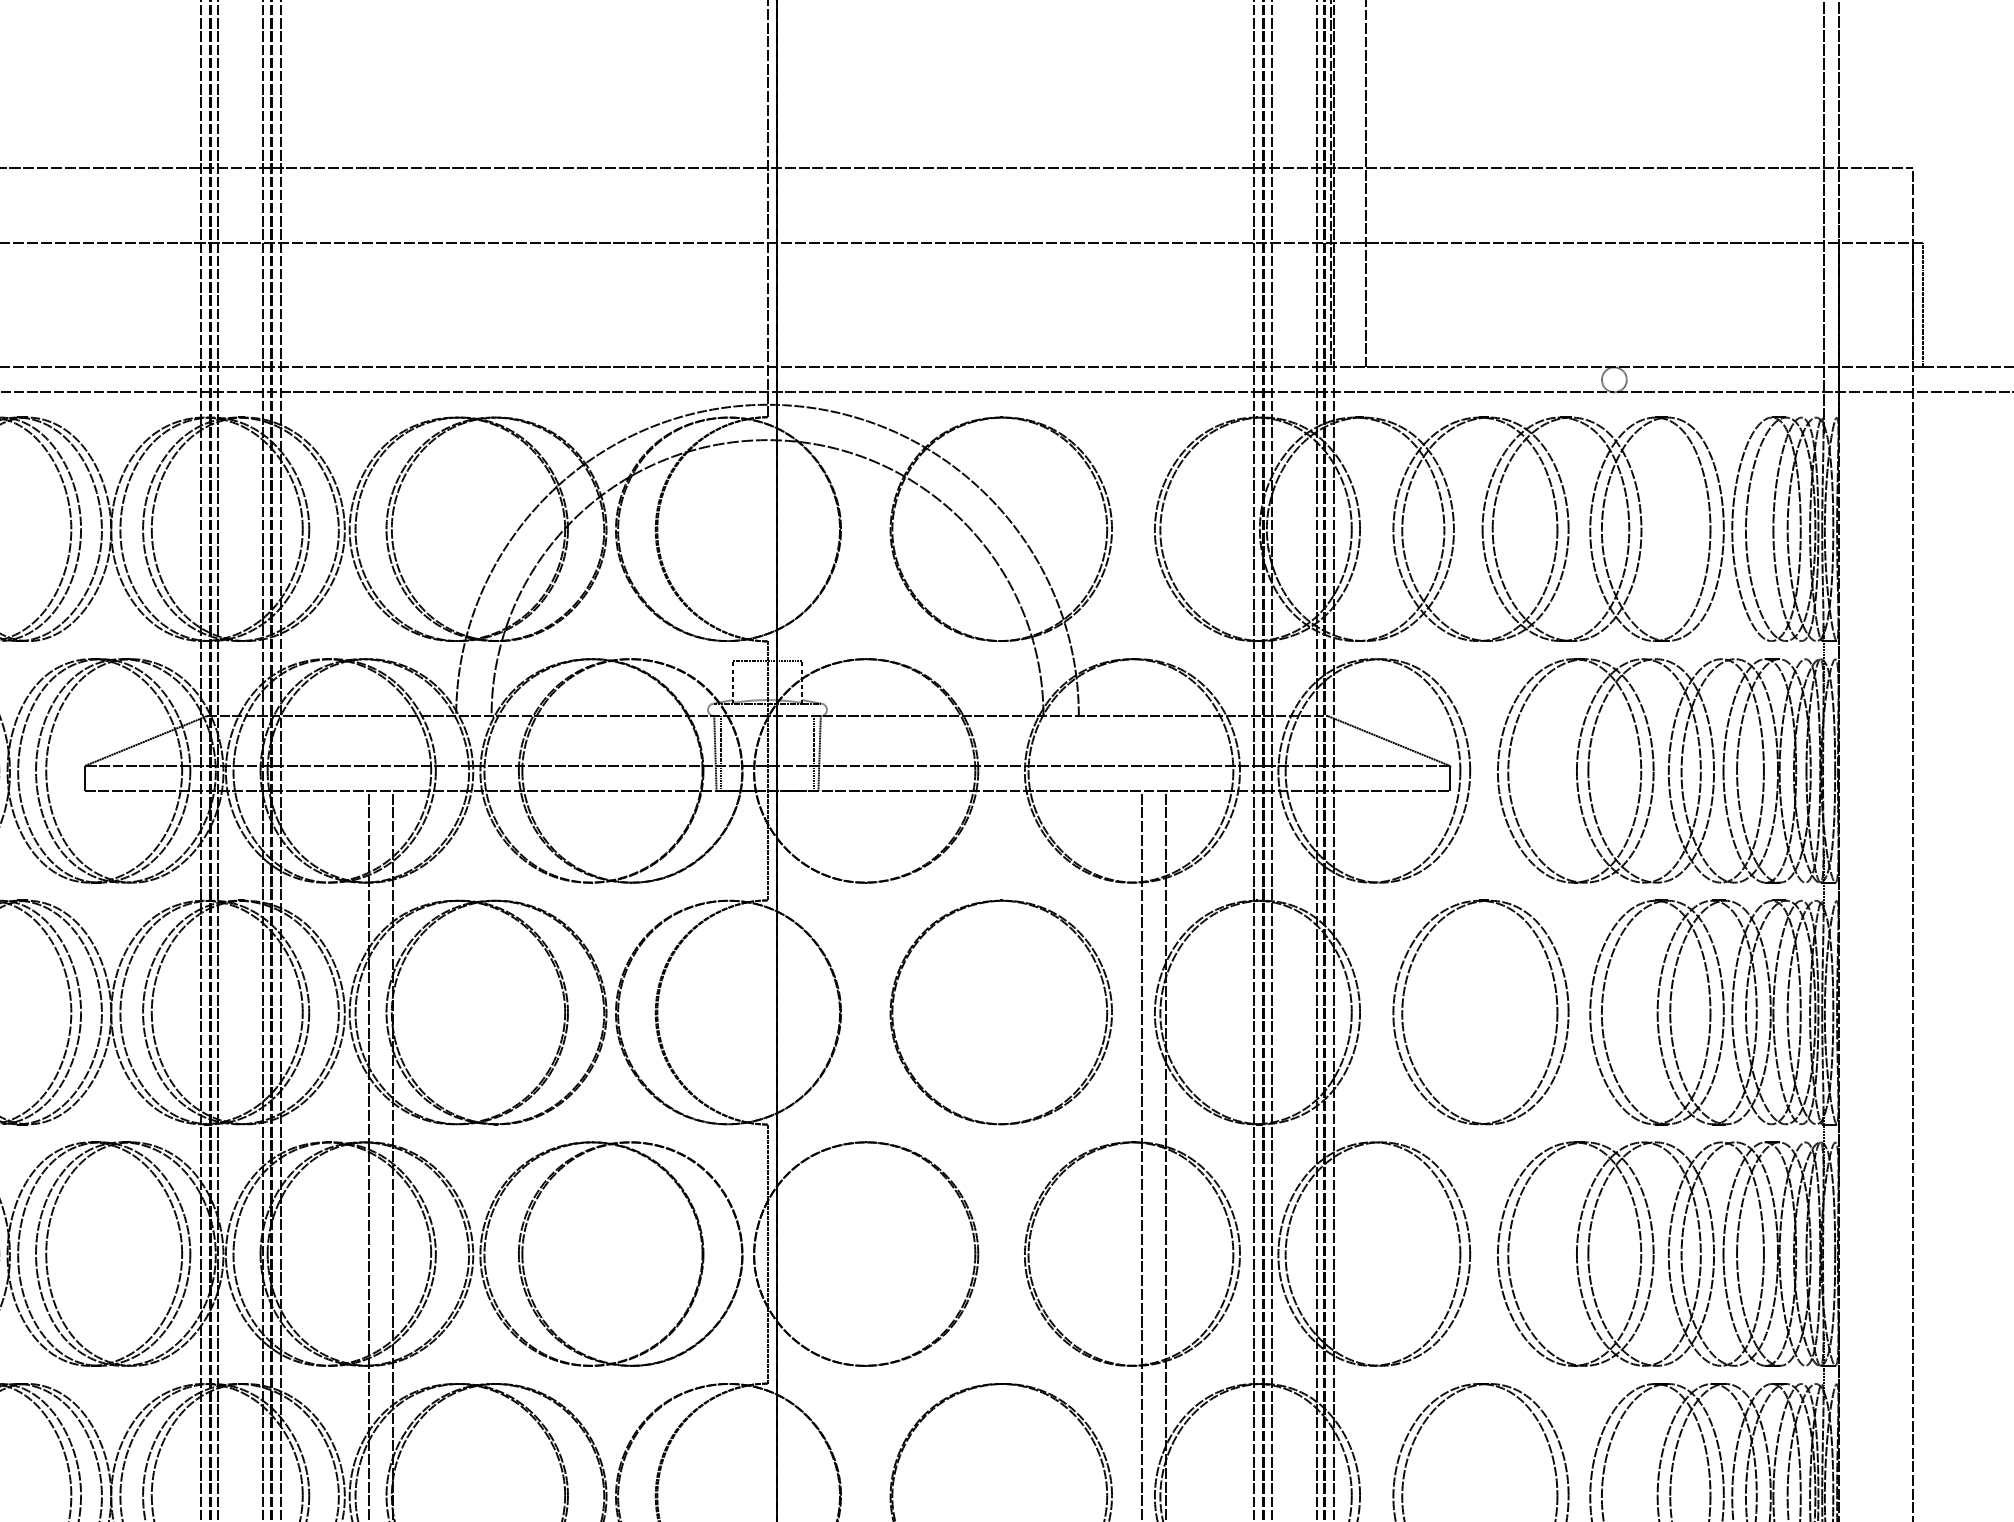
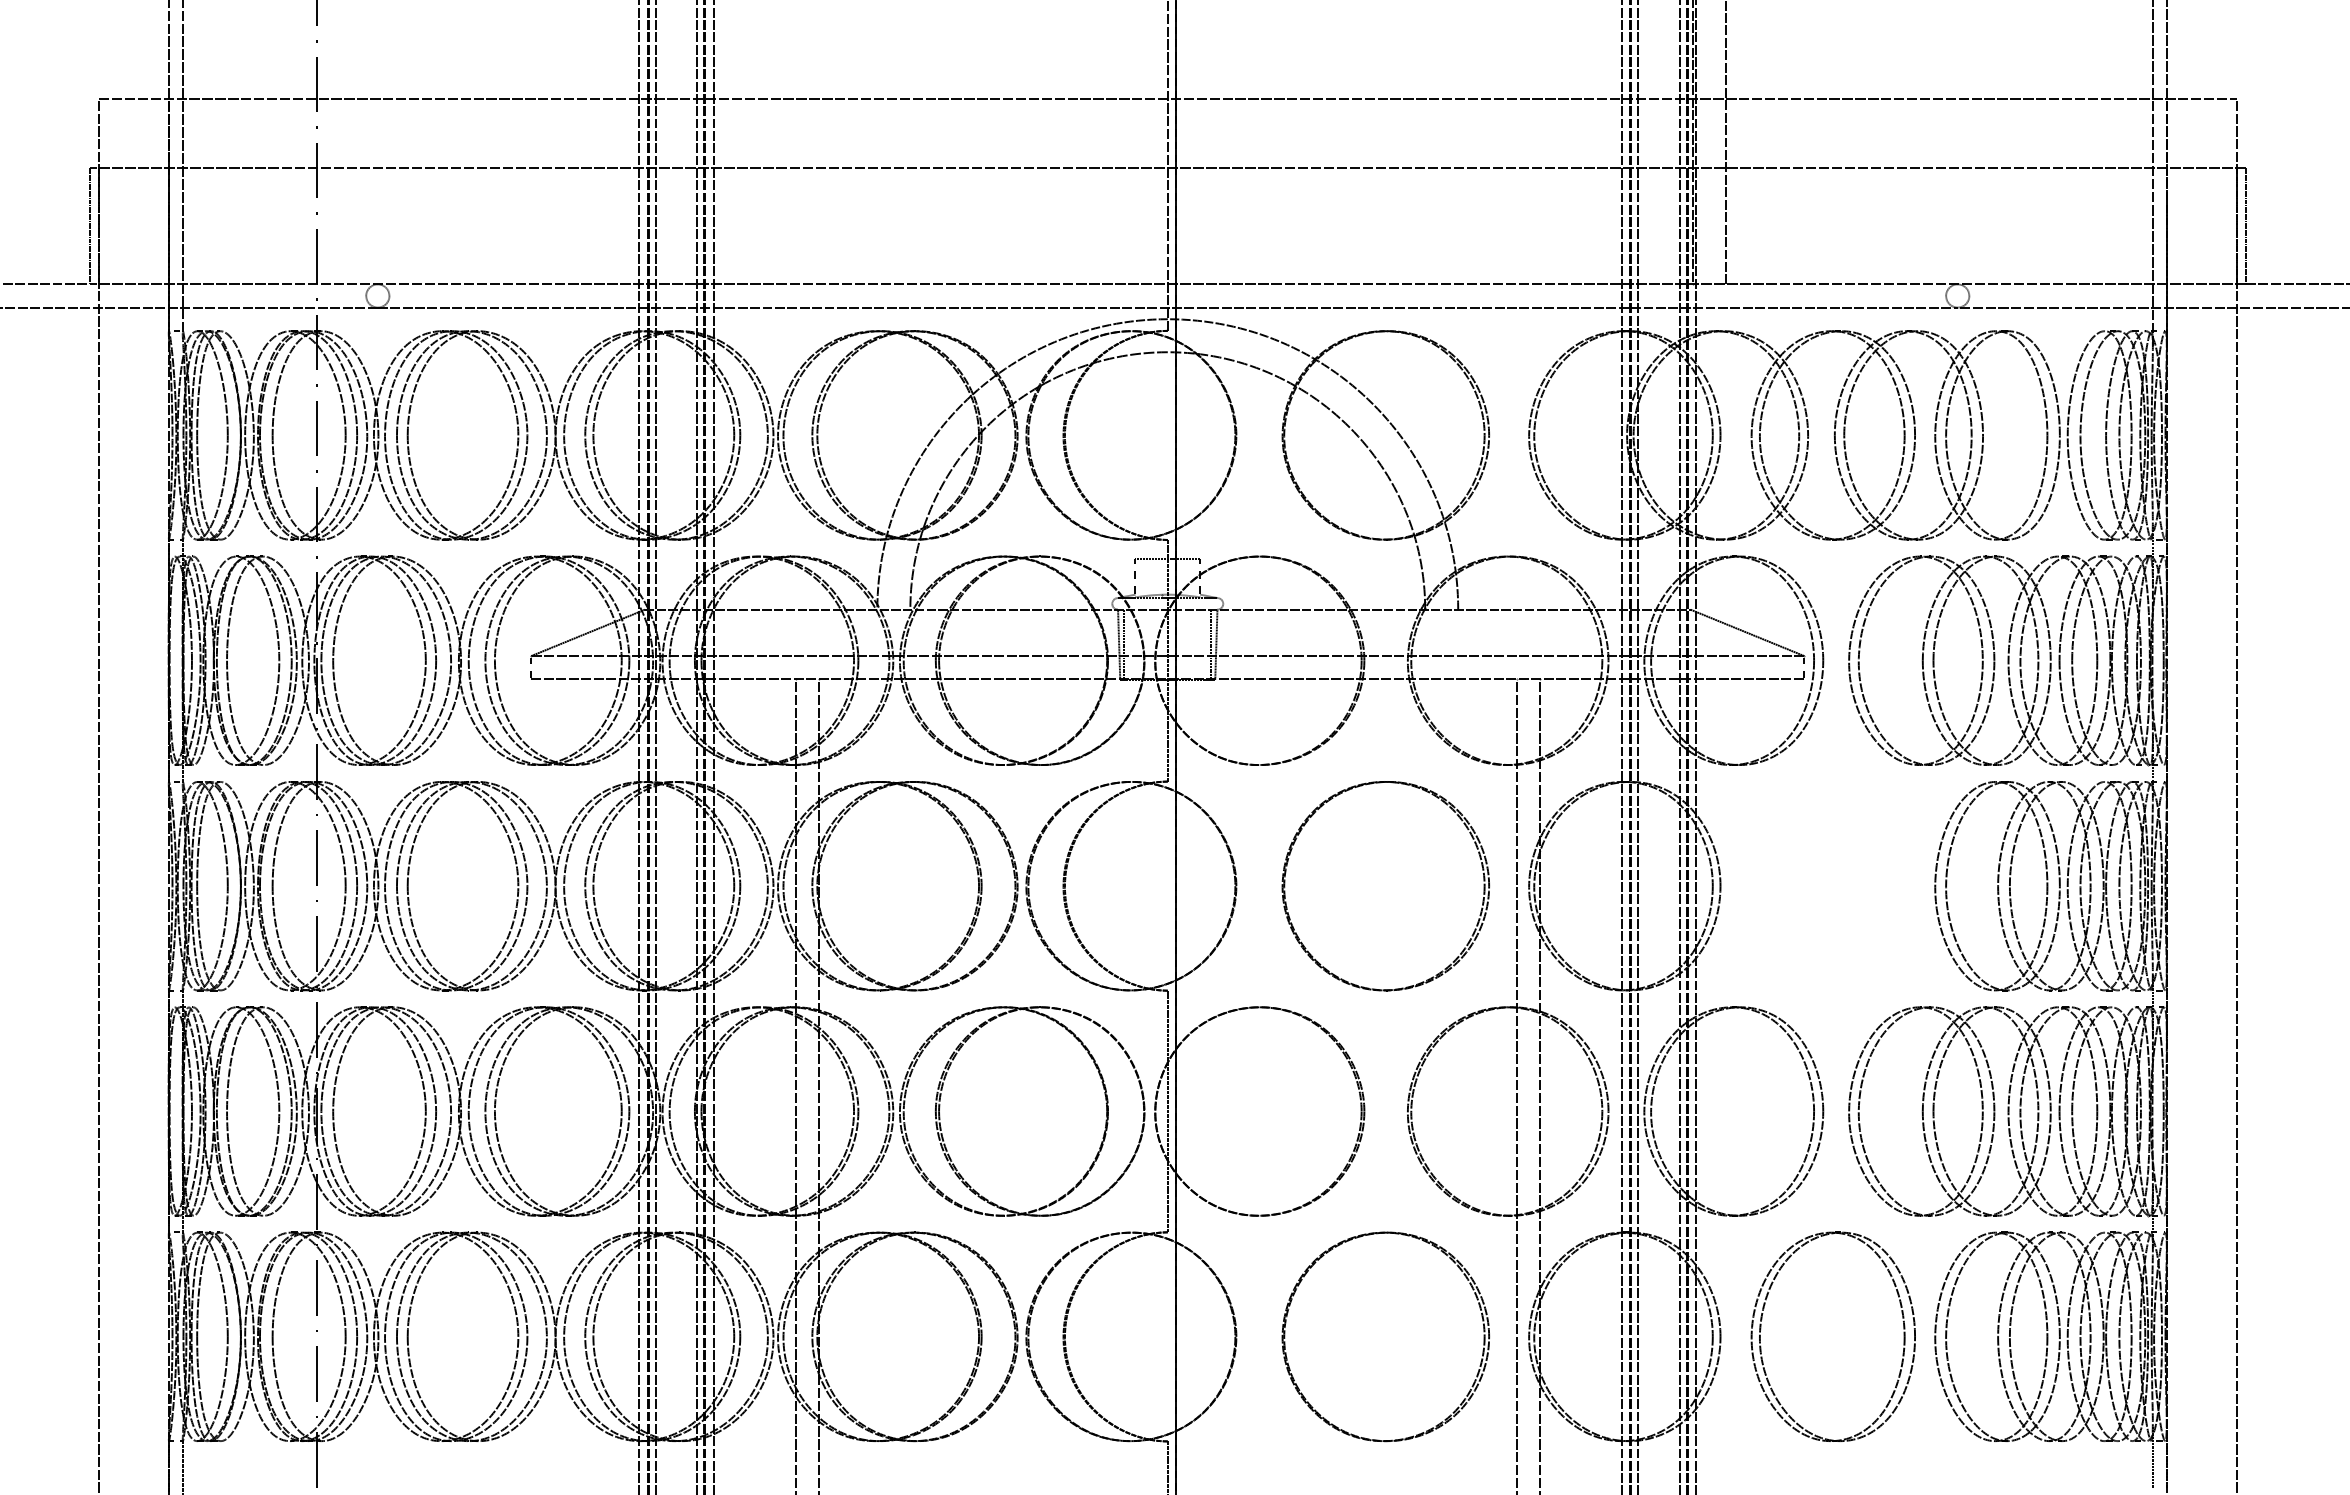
part: (1556, 1012) -> (1903, 886), removed

